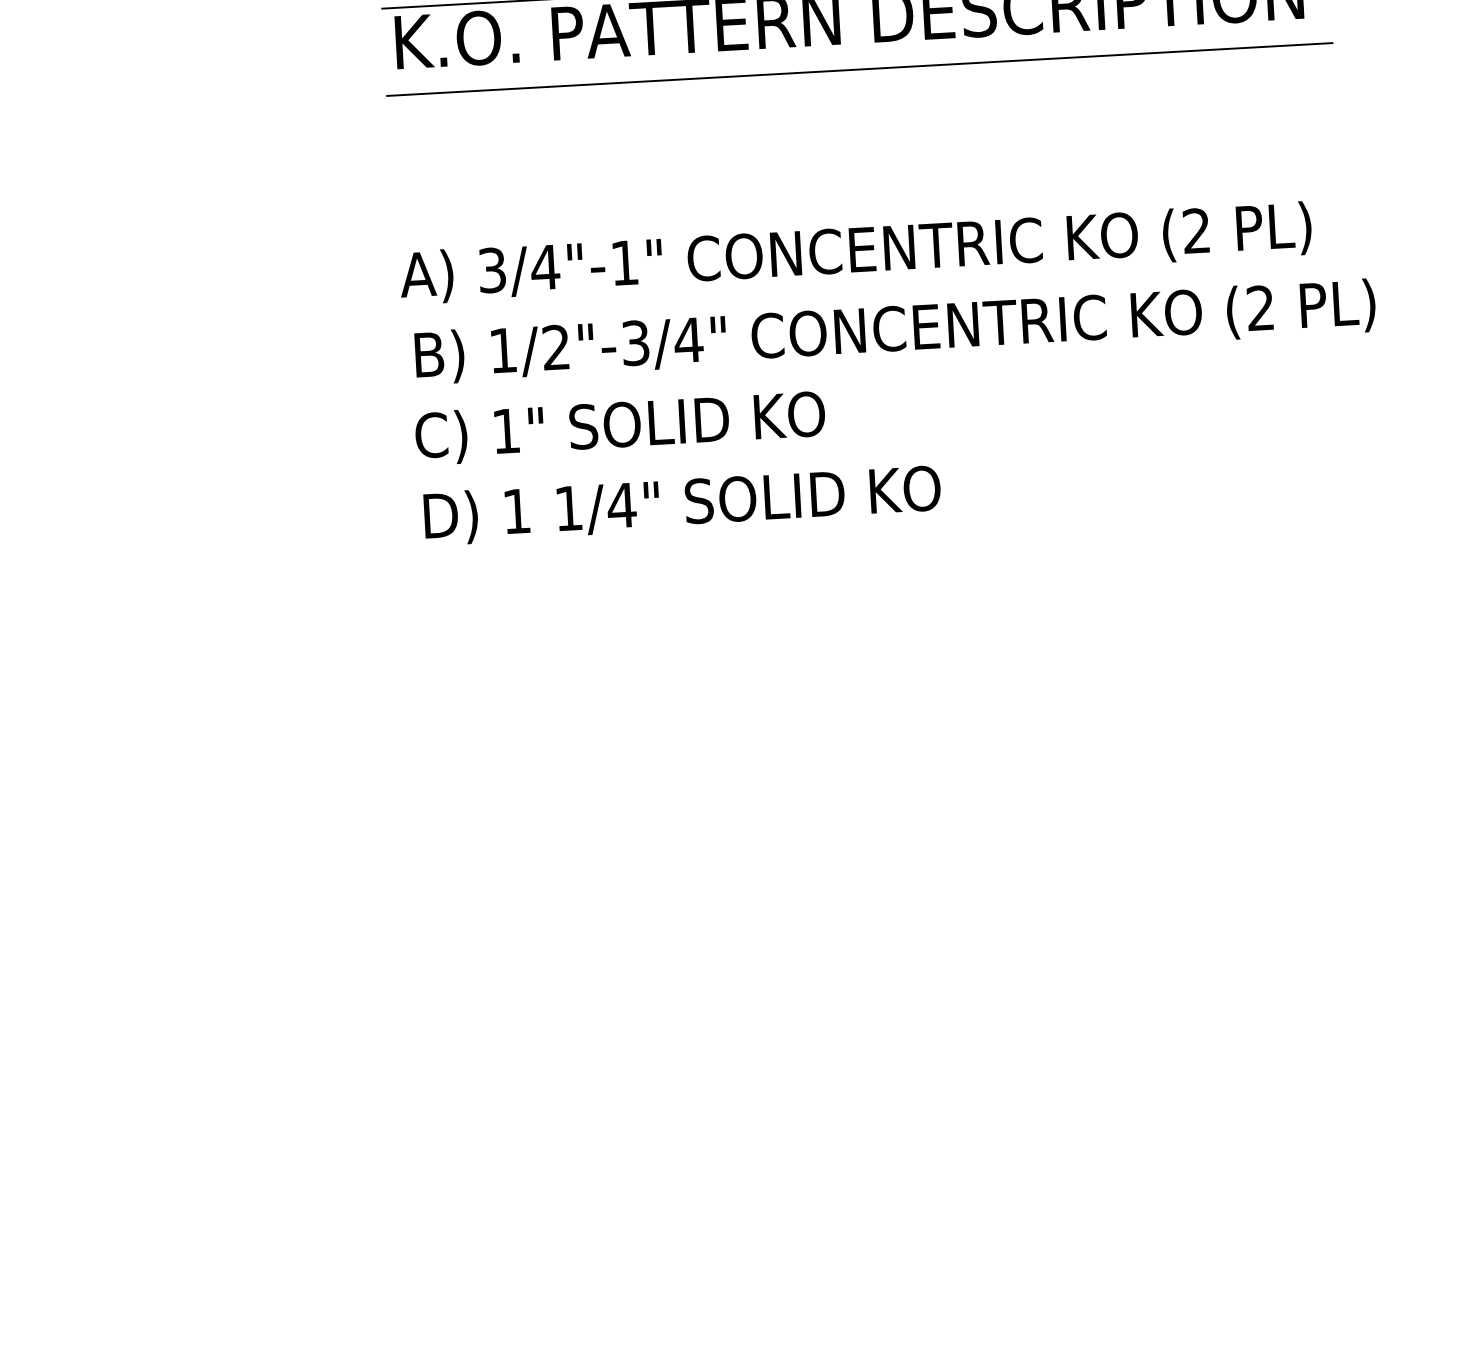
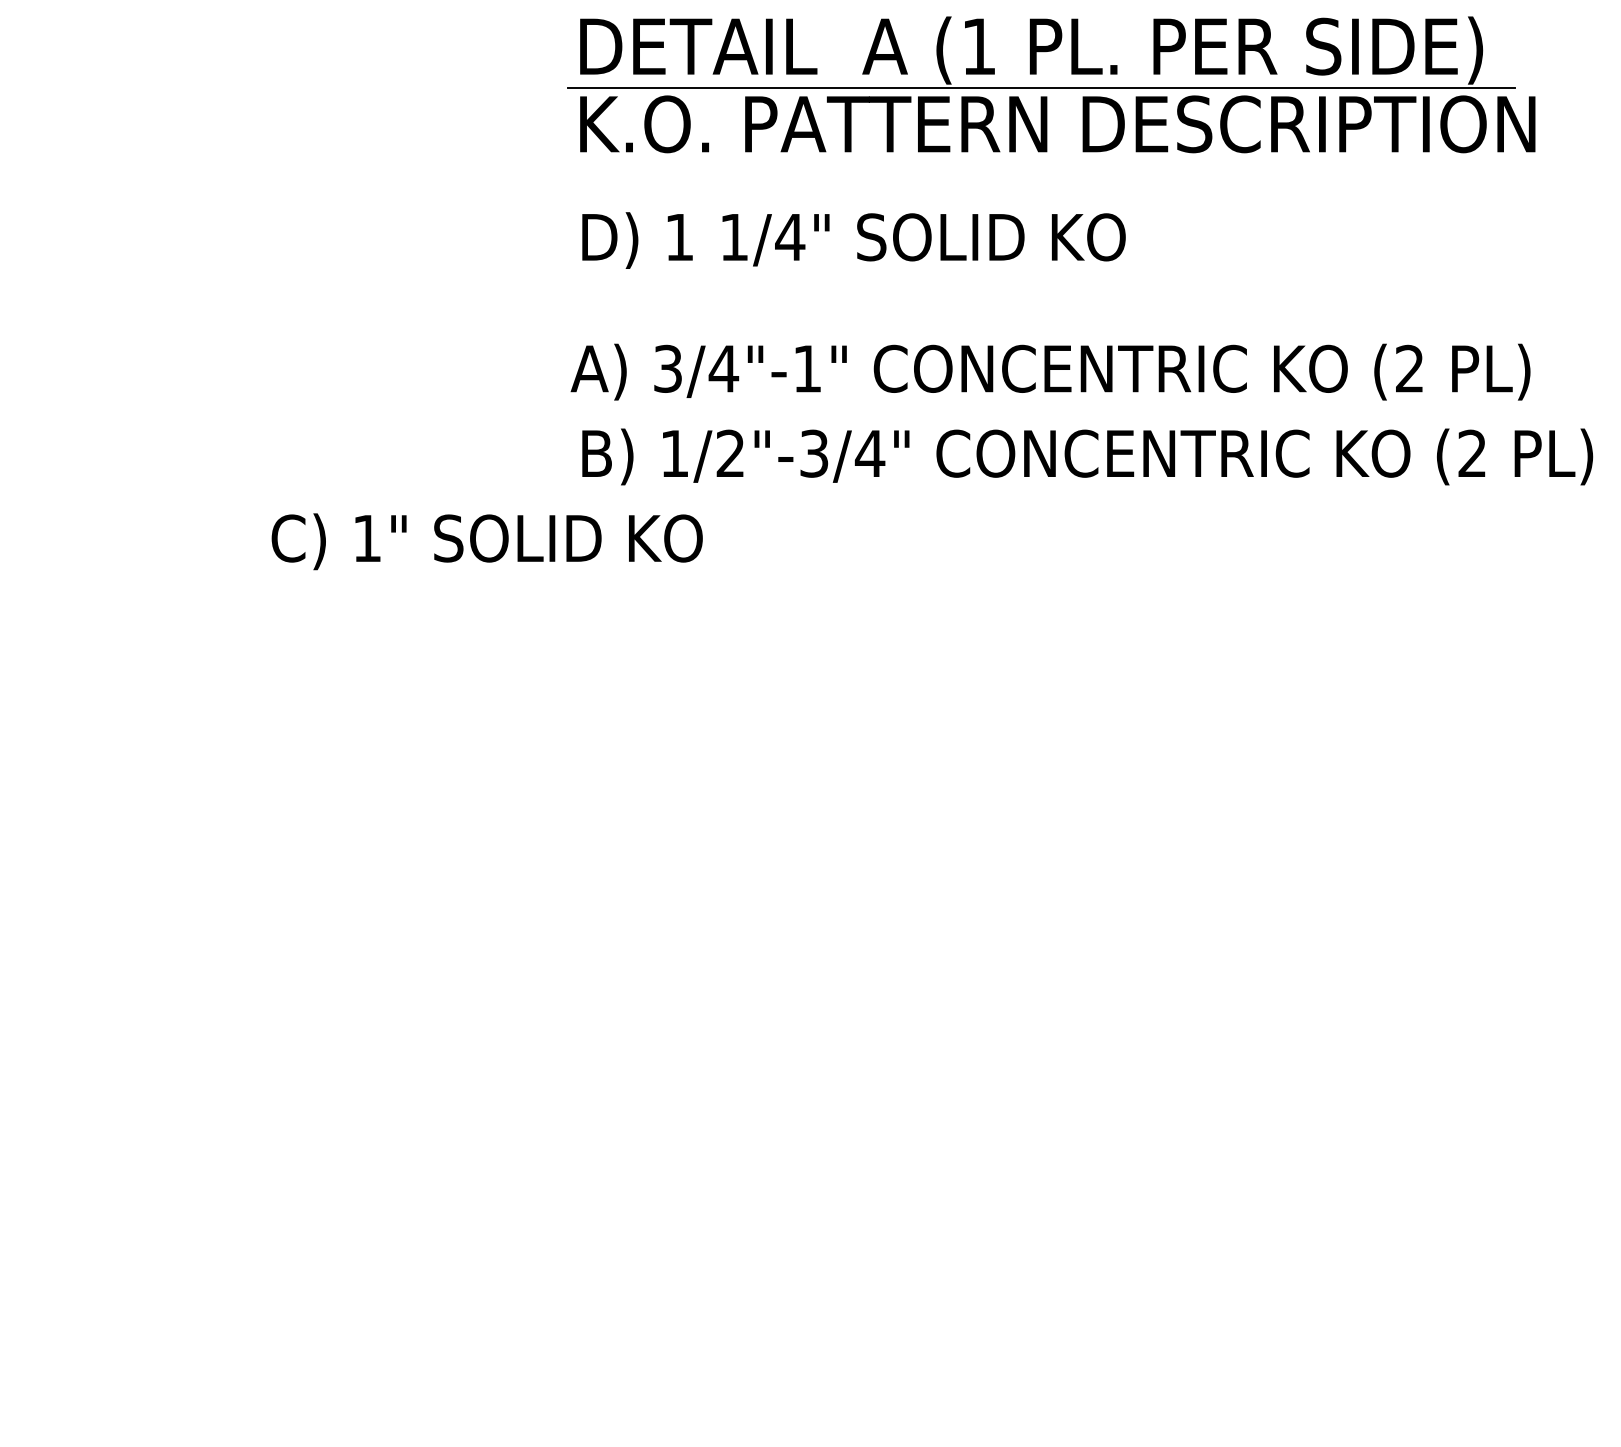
line: (859, 69) -> (1065, 179), removed
text: (619, 427) -> (486, 541), moved
text: (682, 505) -> (853, 240), moved

